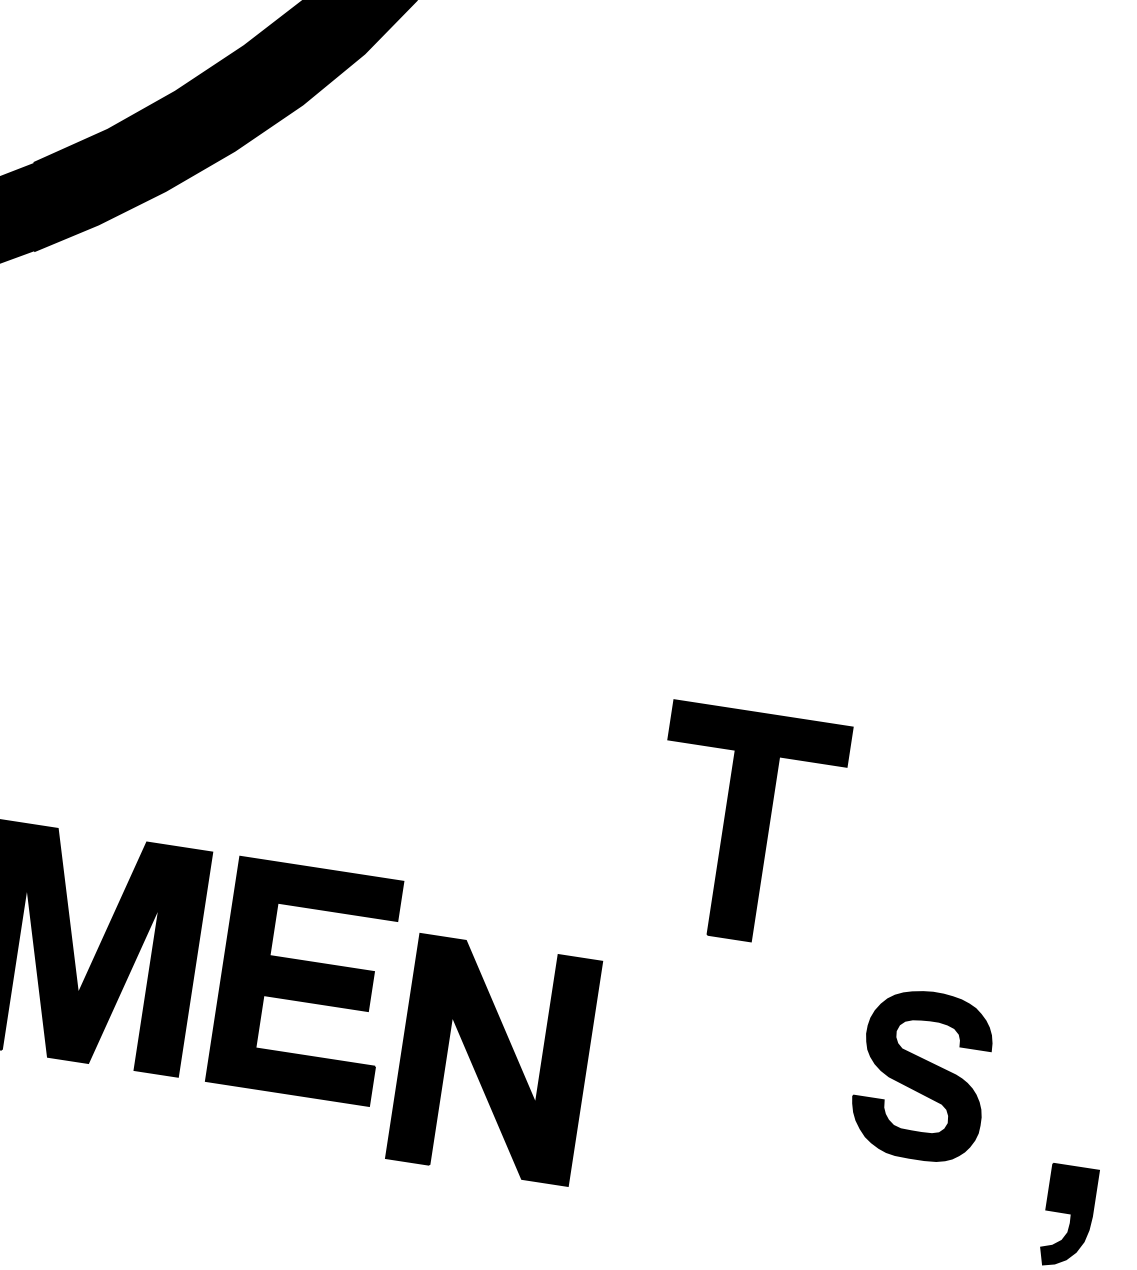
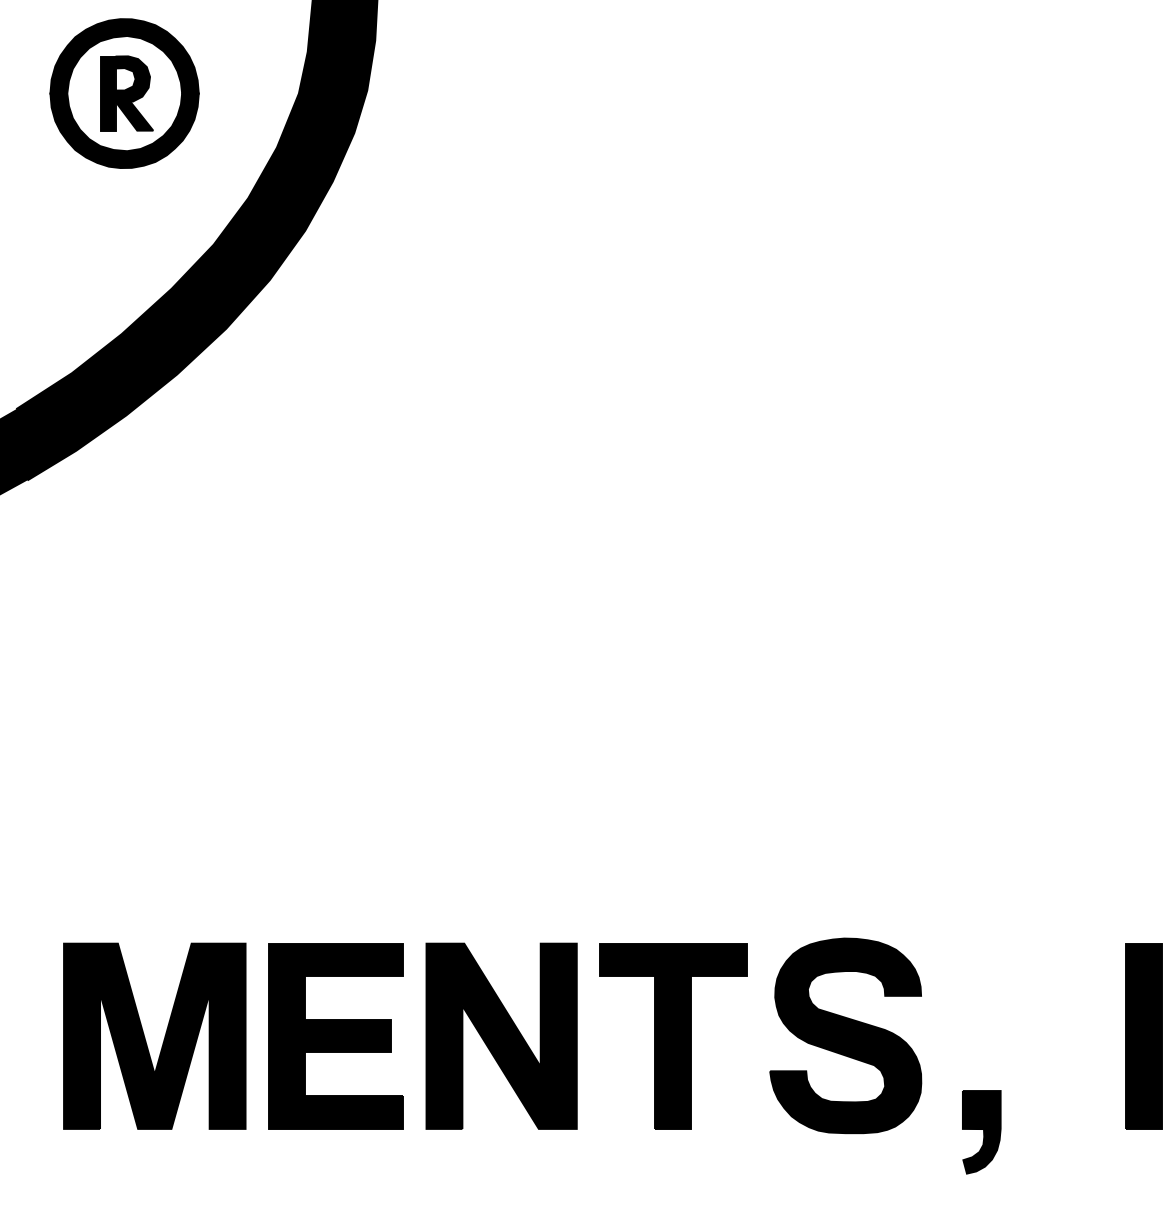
part: (746, 826) -> (673, 1036), moved
part: (494, 1058) -> (501, 1035), moved
part: (921, 1074) -> (845, 1035), size x1.43

